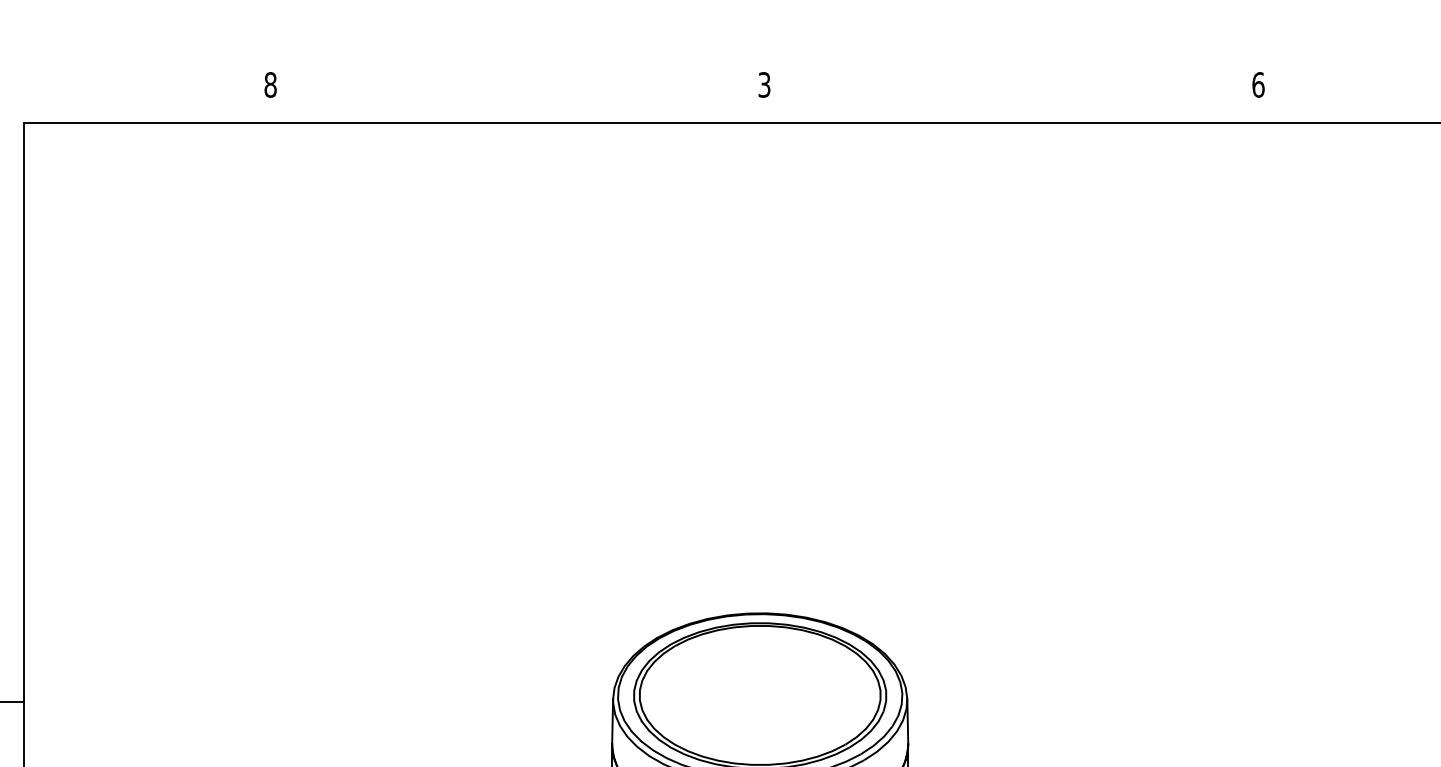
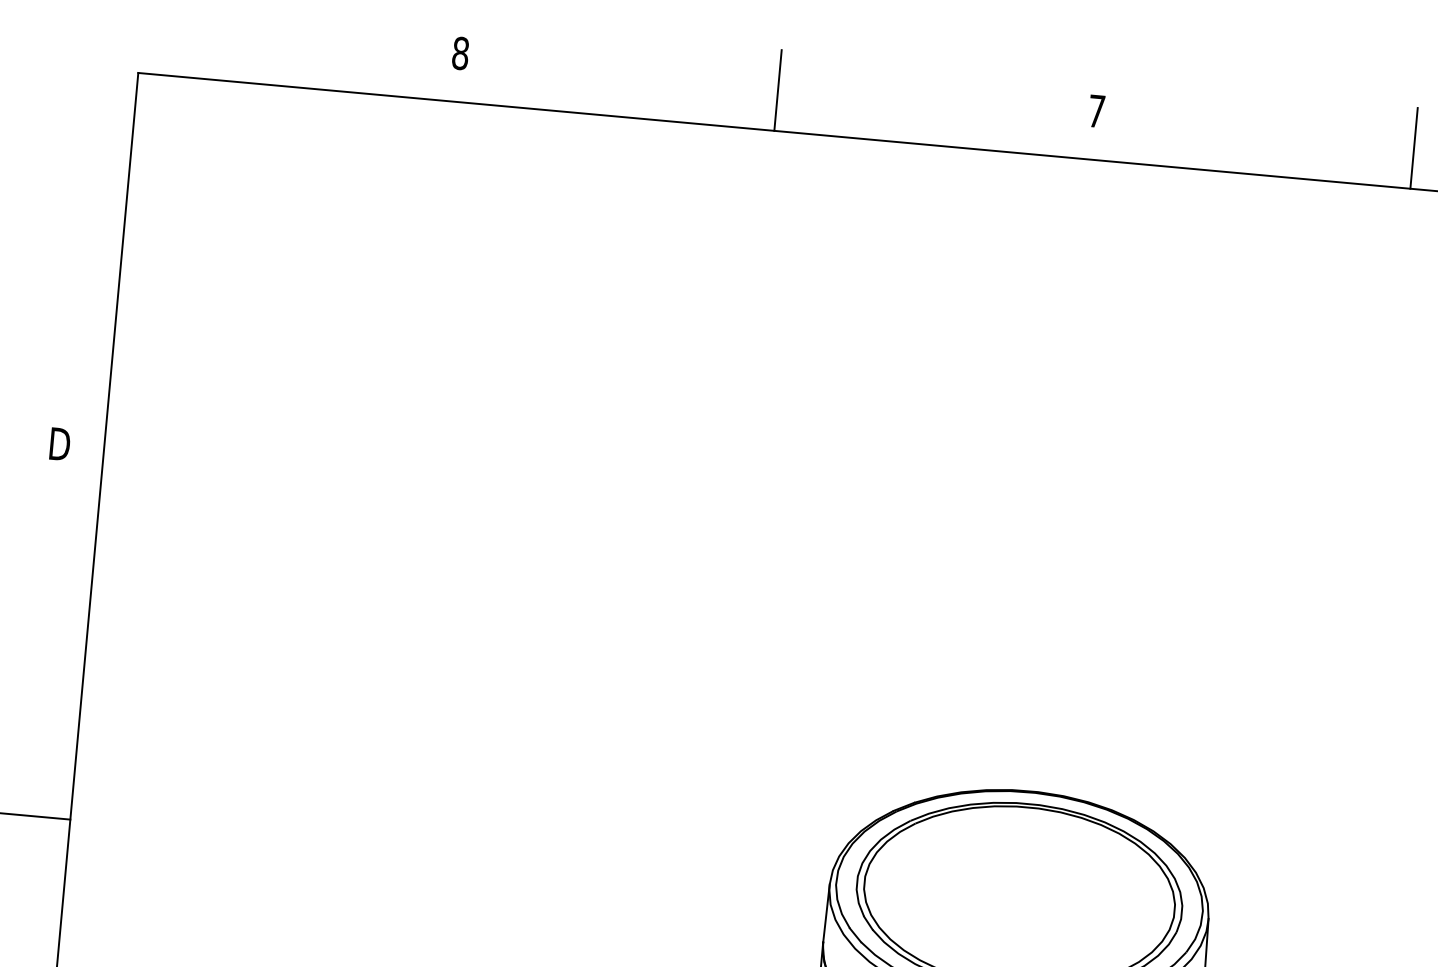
text: (764, 84) -> (1096, 110), 3 -> 7
line: (517, 90) -> (777, 89), added
line: (1011, 90) -> (1414, 147), added

